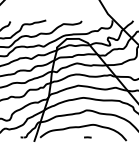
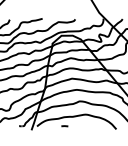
line: (87, 137) -> (64, 126), moved

